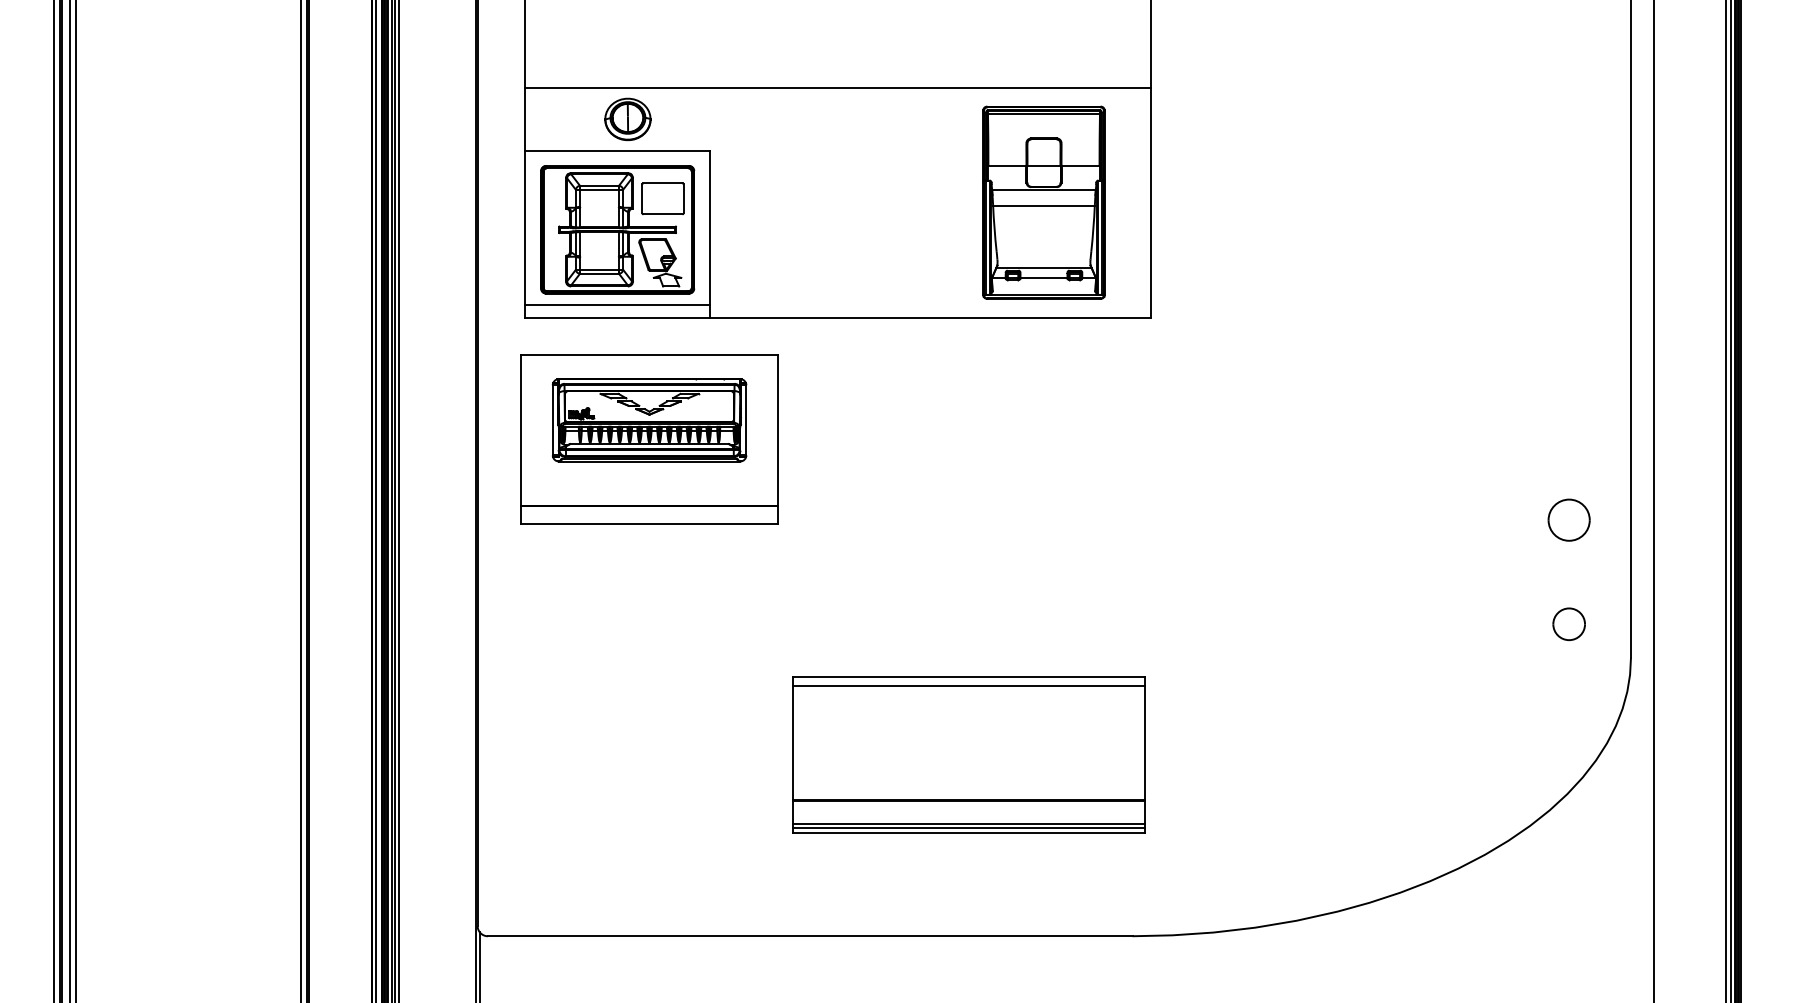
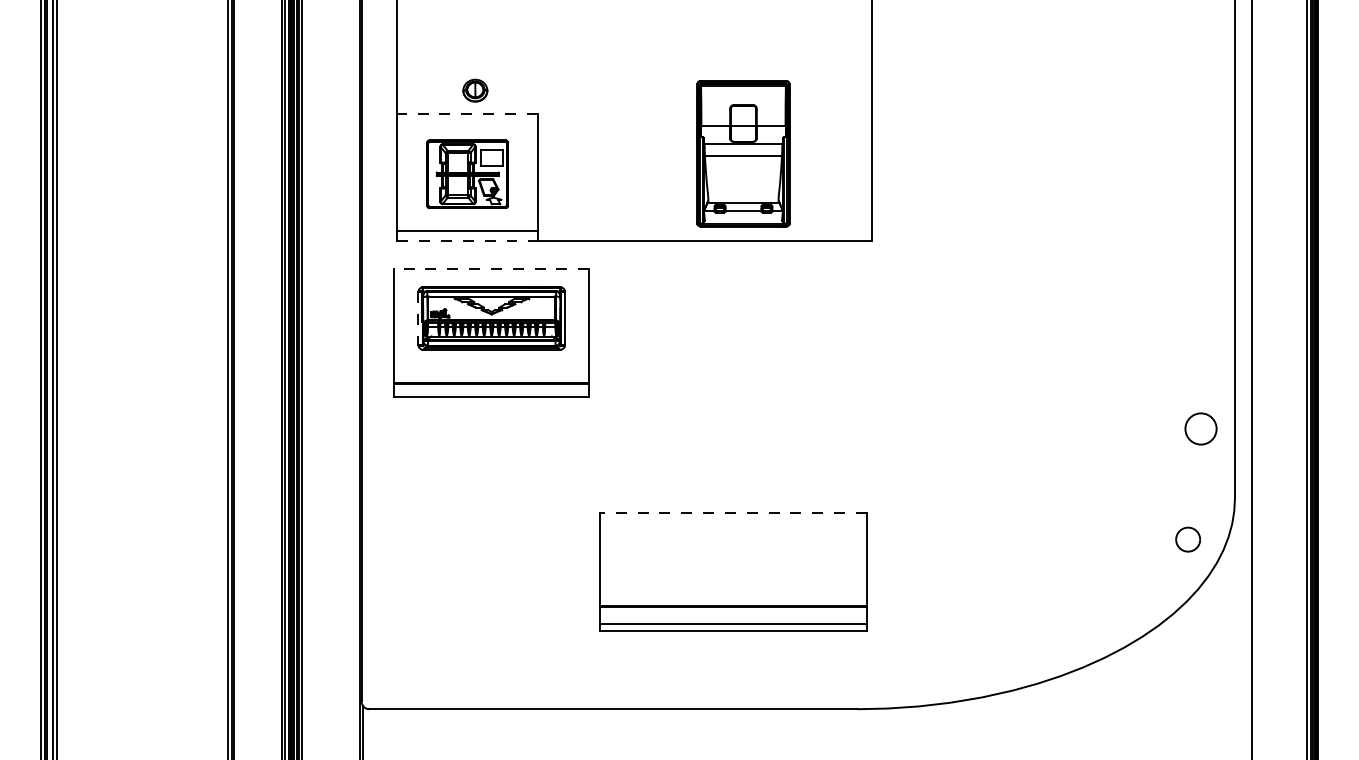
line: (837, 88) -> (634, 67), removed
part: (627, 119) -> (475, 90), size x0.7
line: (617, 150) -> (467, 114), solid -> dashed
part: (1043, 202) -> (743, 153), moved
part: (617, 229) -> (467, 174), size x0.7
line: (617, 318) -> (467, 241), solid -> dashed
line: (649, 355) -> (491, 269), solid -> dashed
line: (552, 420) -> (418, 318), solid -> dashed
part: (1568, 519) -> (1200, 428), moved
part: (1568, 624) -> (1187, 539), moved
line: (968, 676) -> (733, 512), solid -> dashed
line: (968, 686) -> (733, 520), removed
line: (968, 827) -> (733, 626), removed

